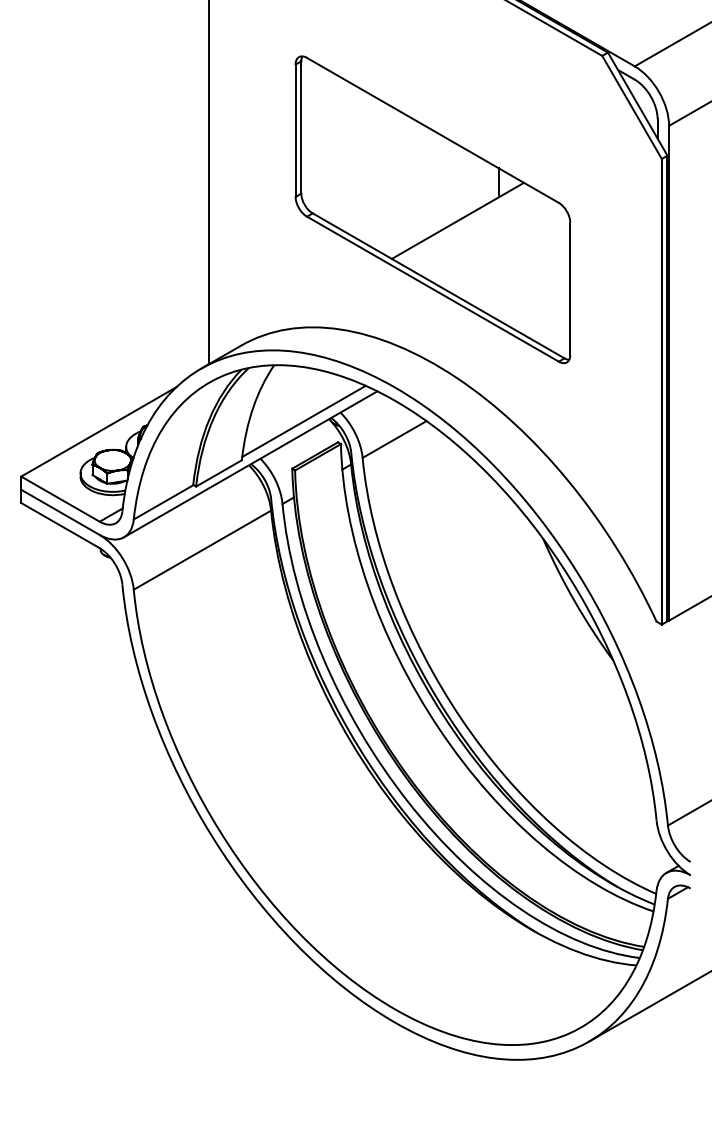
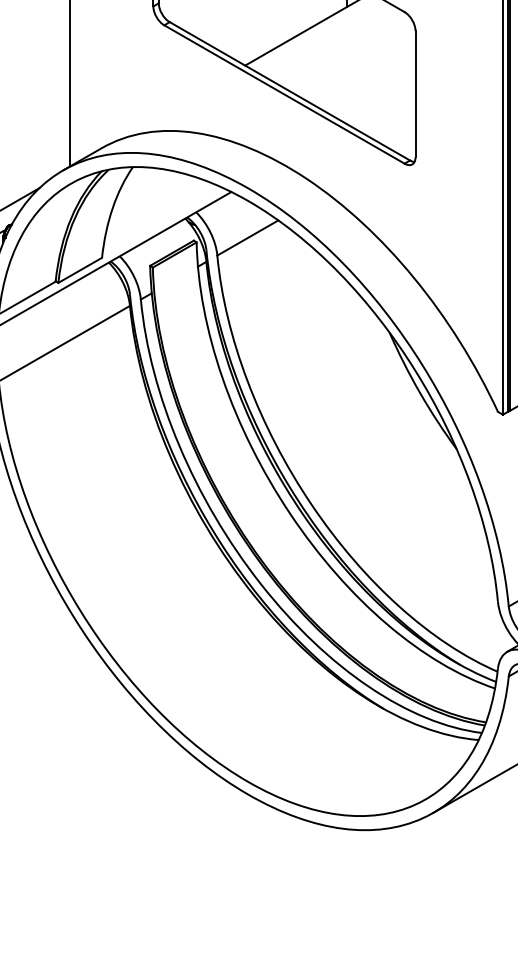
line: (303, 420) -> (160, 219), removed

